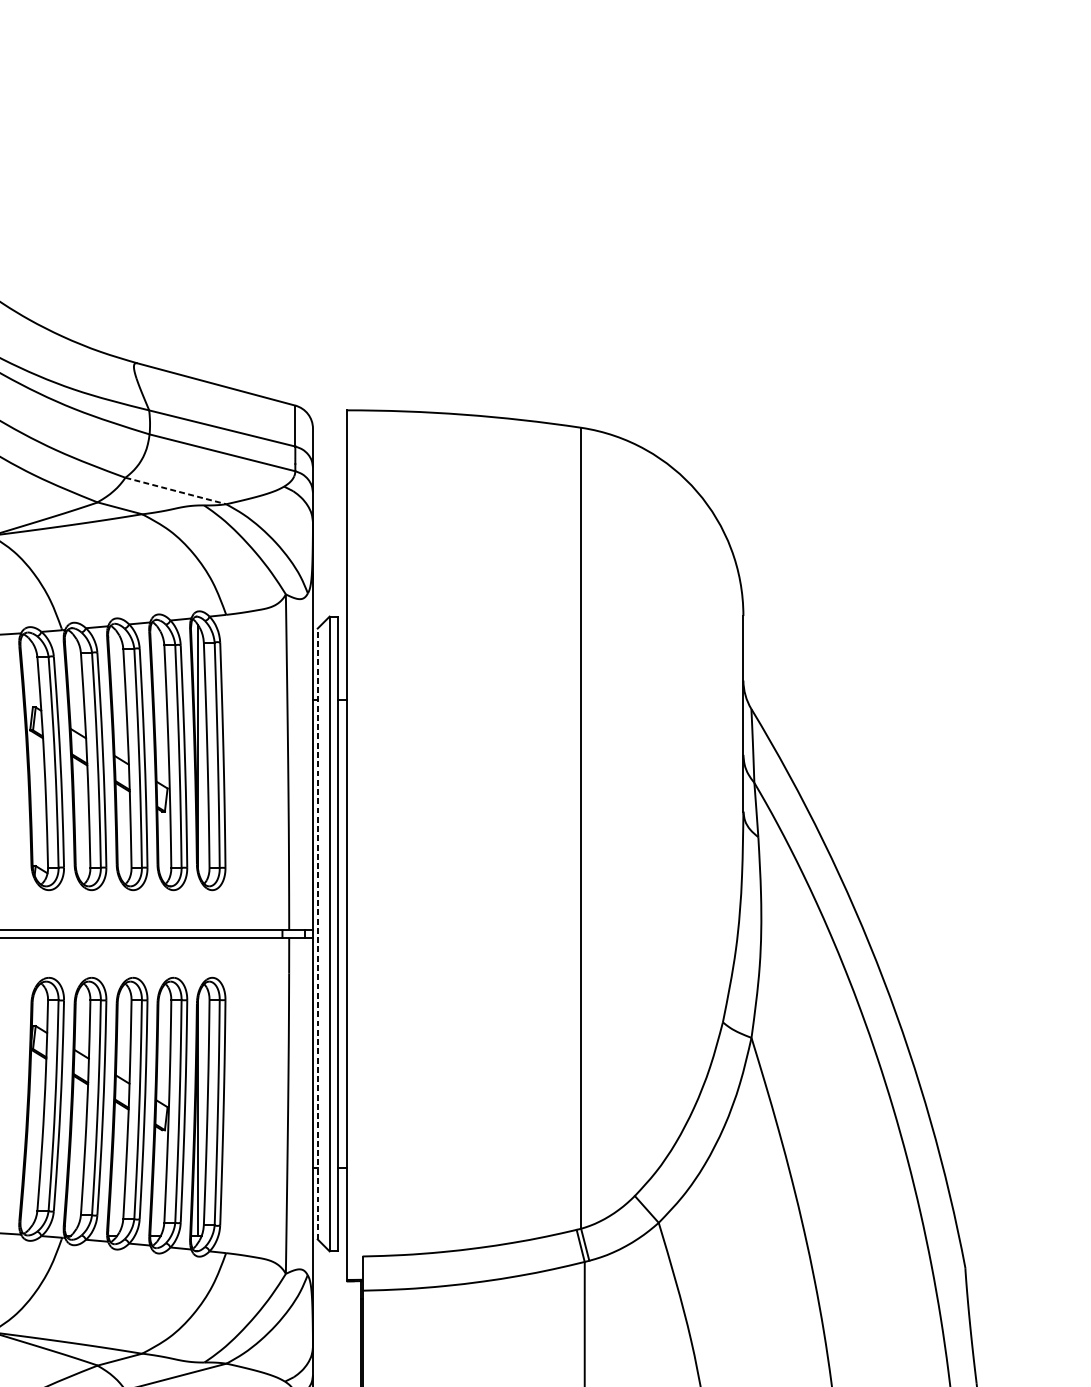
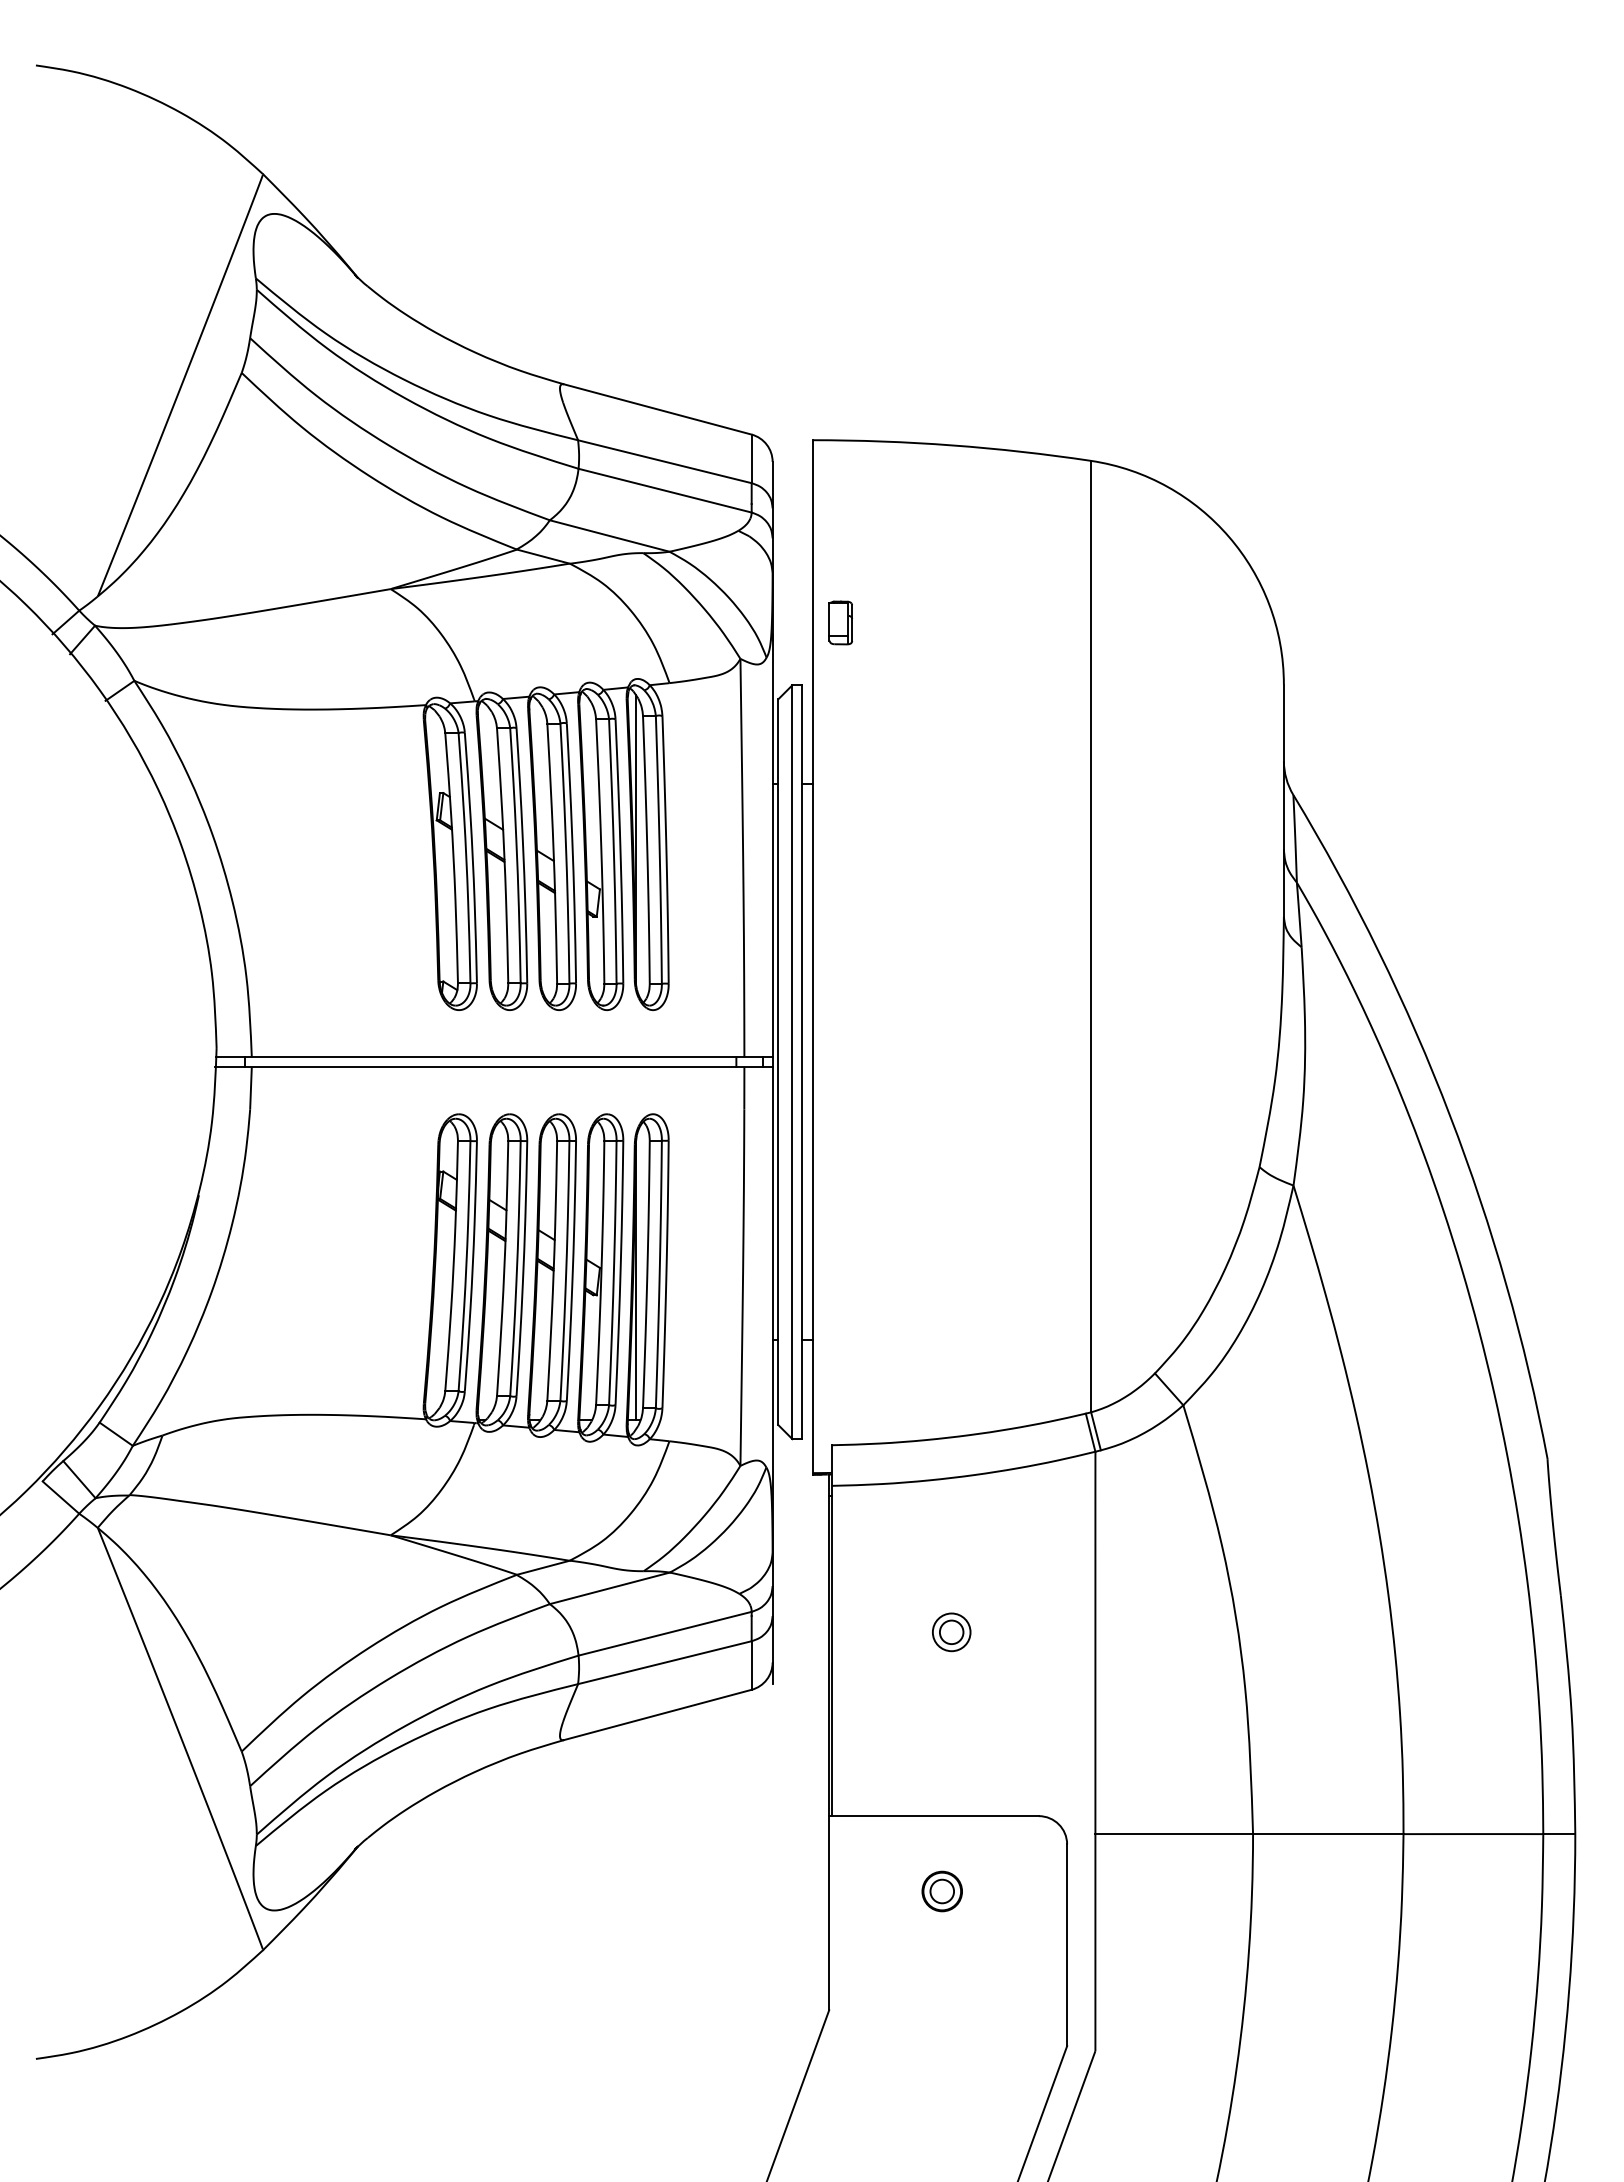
line: (175, 491) -> (609, 536), dashed -> solid
part: (370, 563) -> (840, 622), added
line: (317, 934) -> (778, 1062), dashed -> solid

